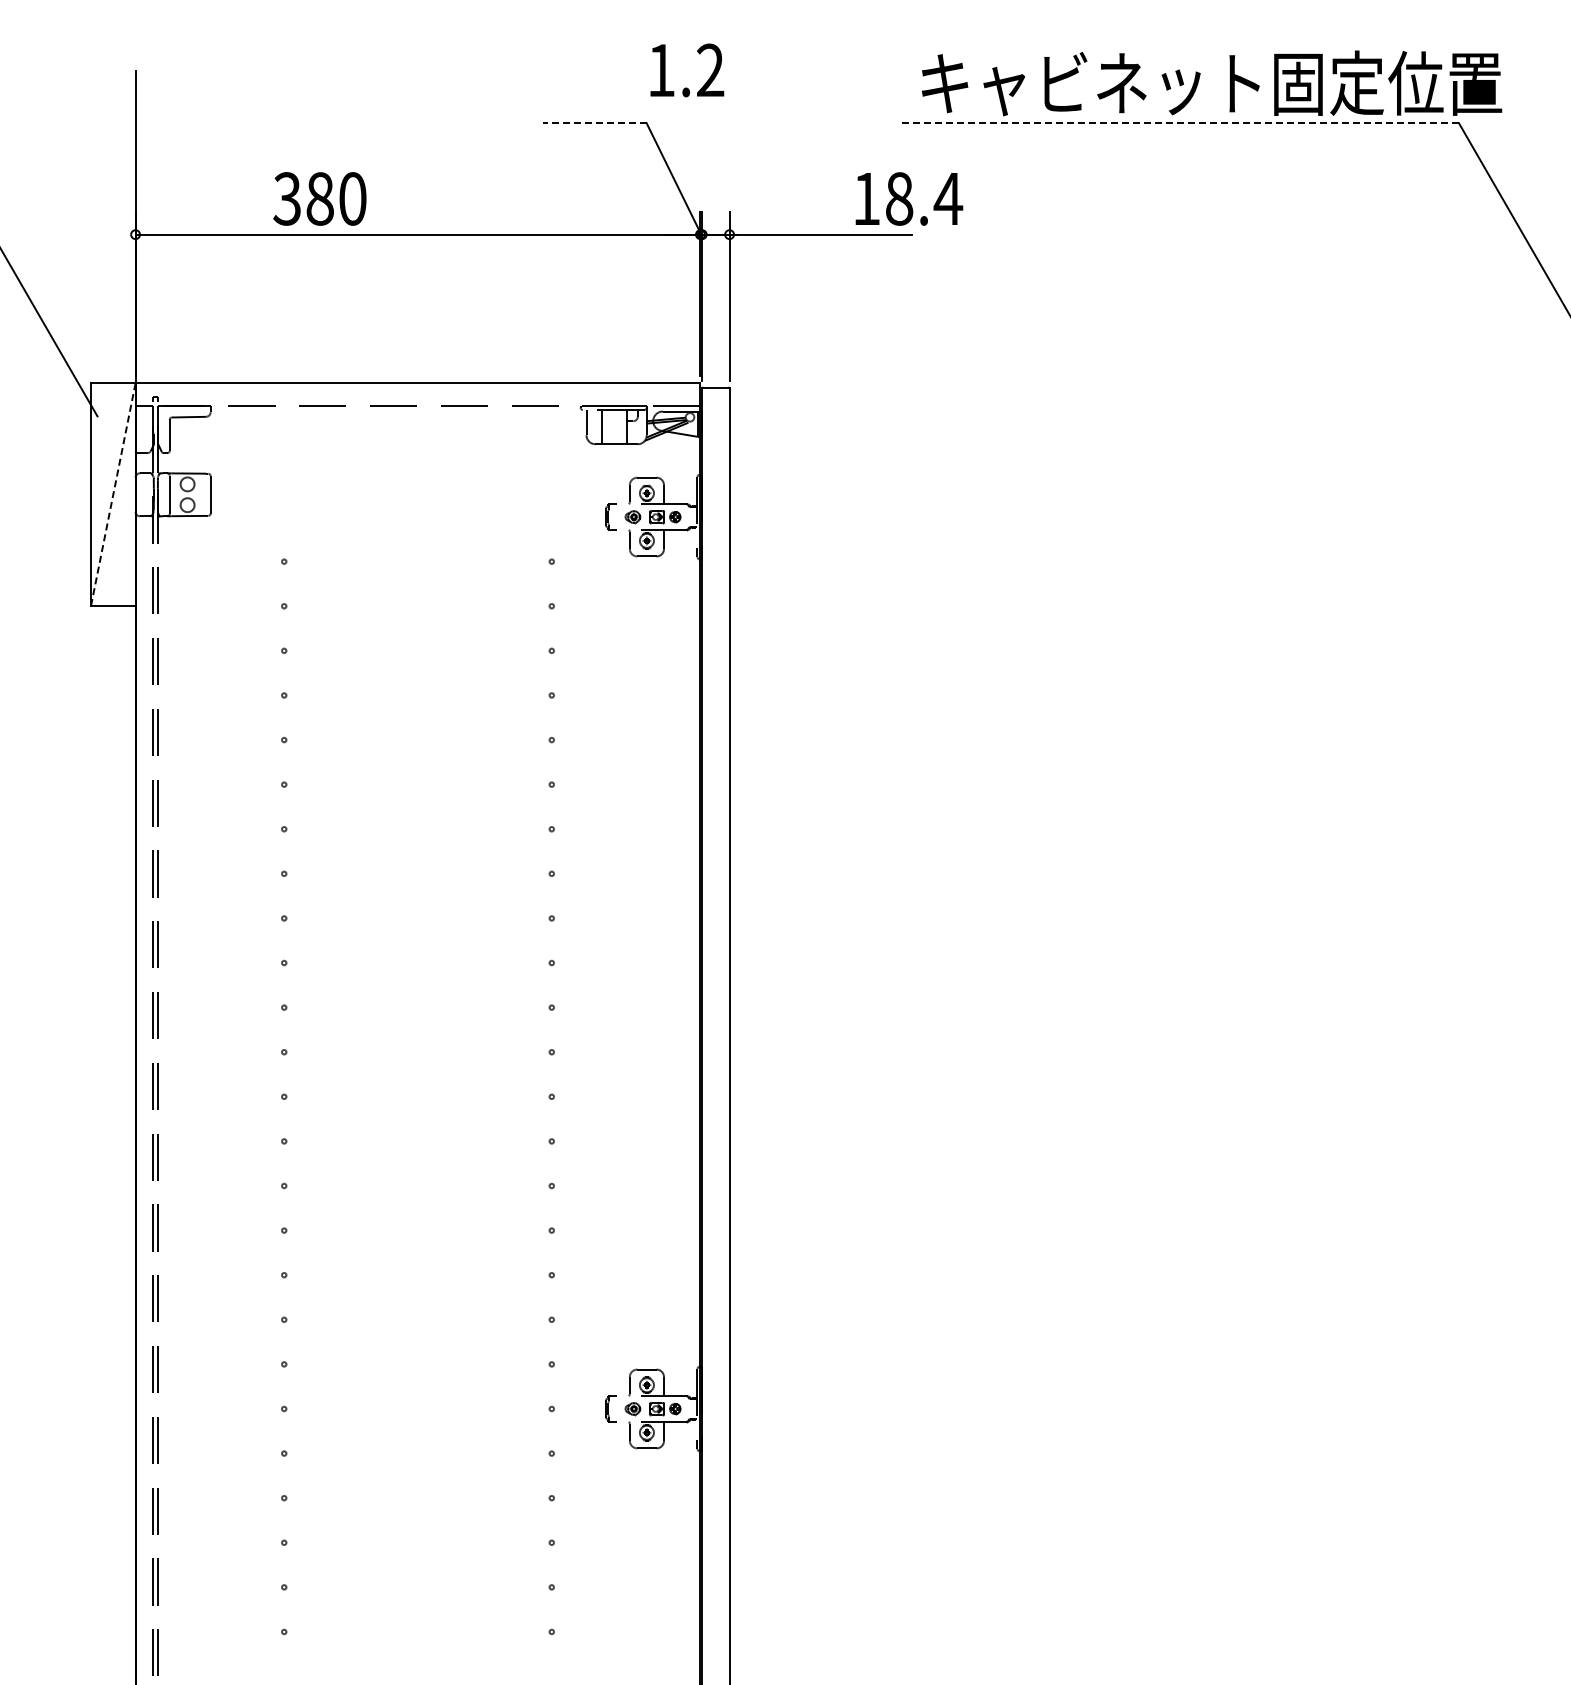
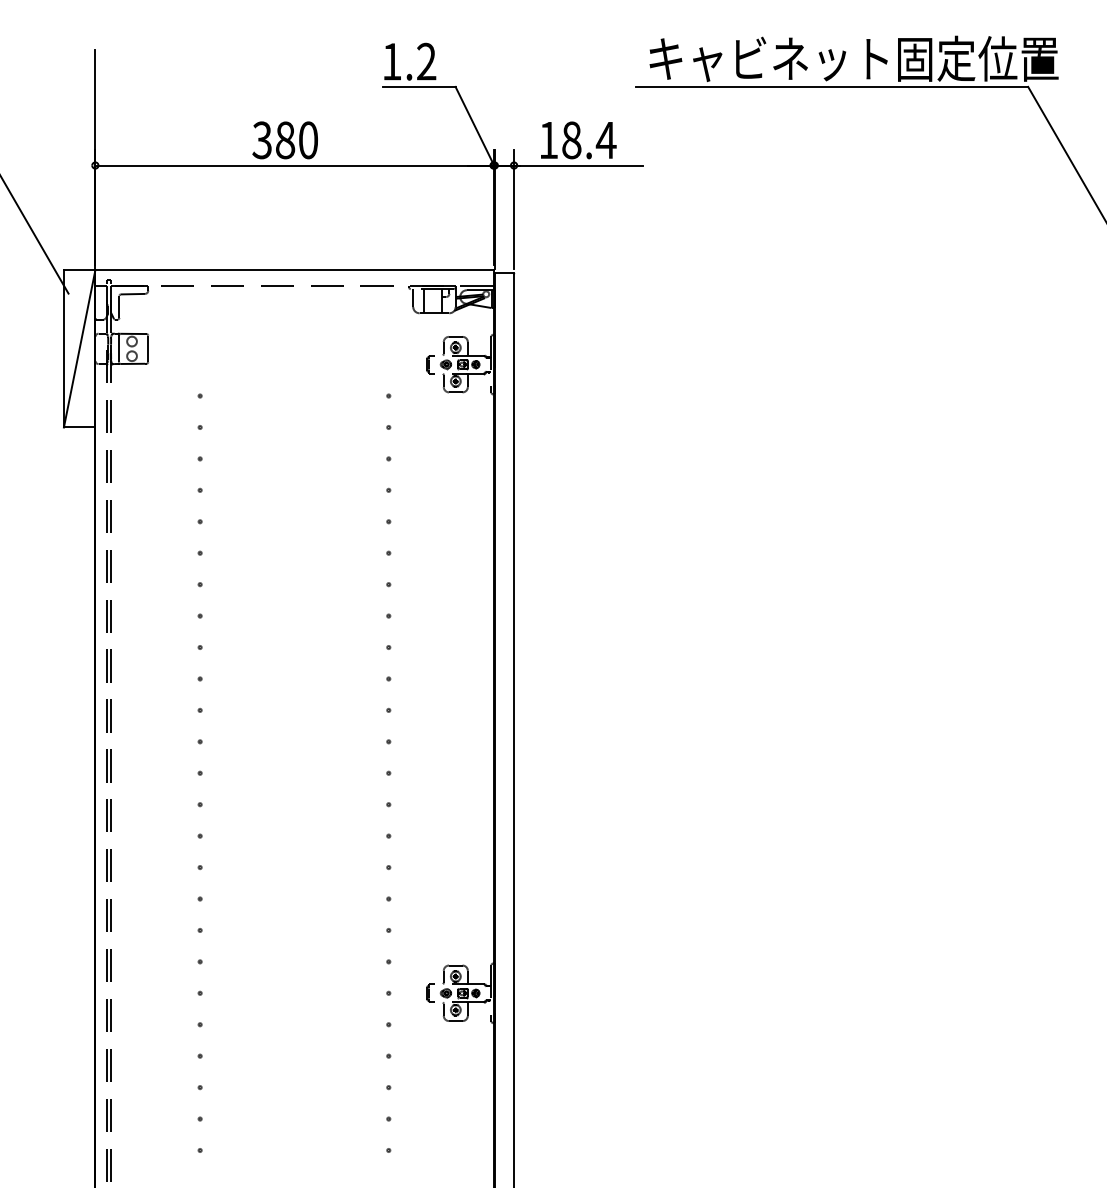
text: (687, 70) -> (410, 61), moved
line: (594, 123) -> (418, 87), dashed -> solid
line: (1181, 123) -> (832, 87), dashed -> solid
text: (319, 198) -> (284, 140), moved
text: (909, 198) -> (578, 140), moved
line: (113, 494) -> (79, 348), dashed -> solid

